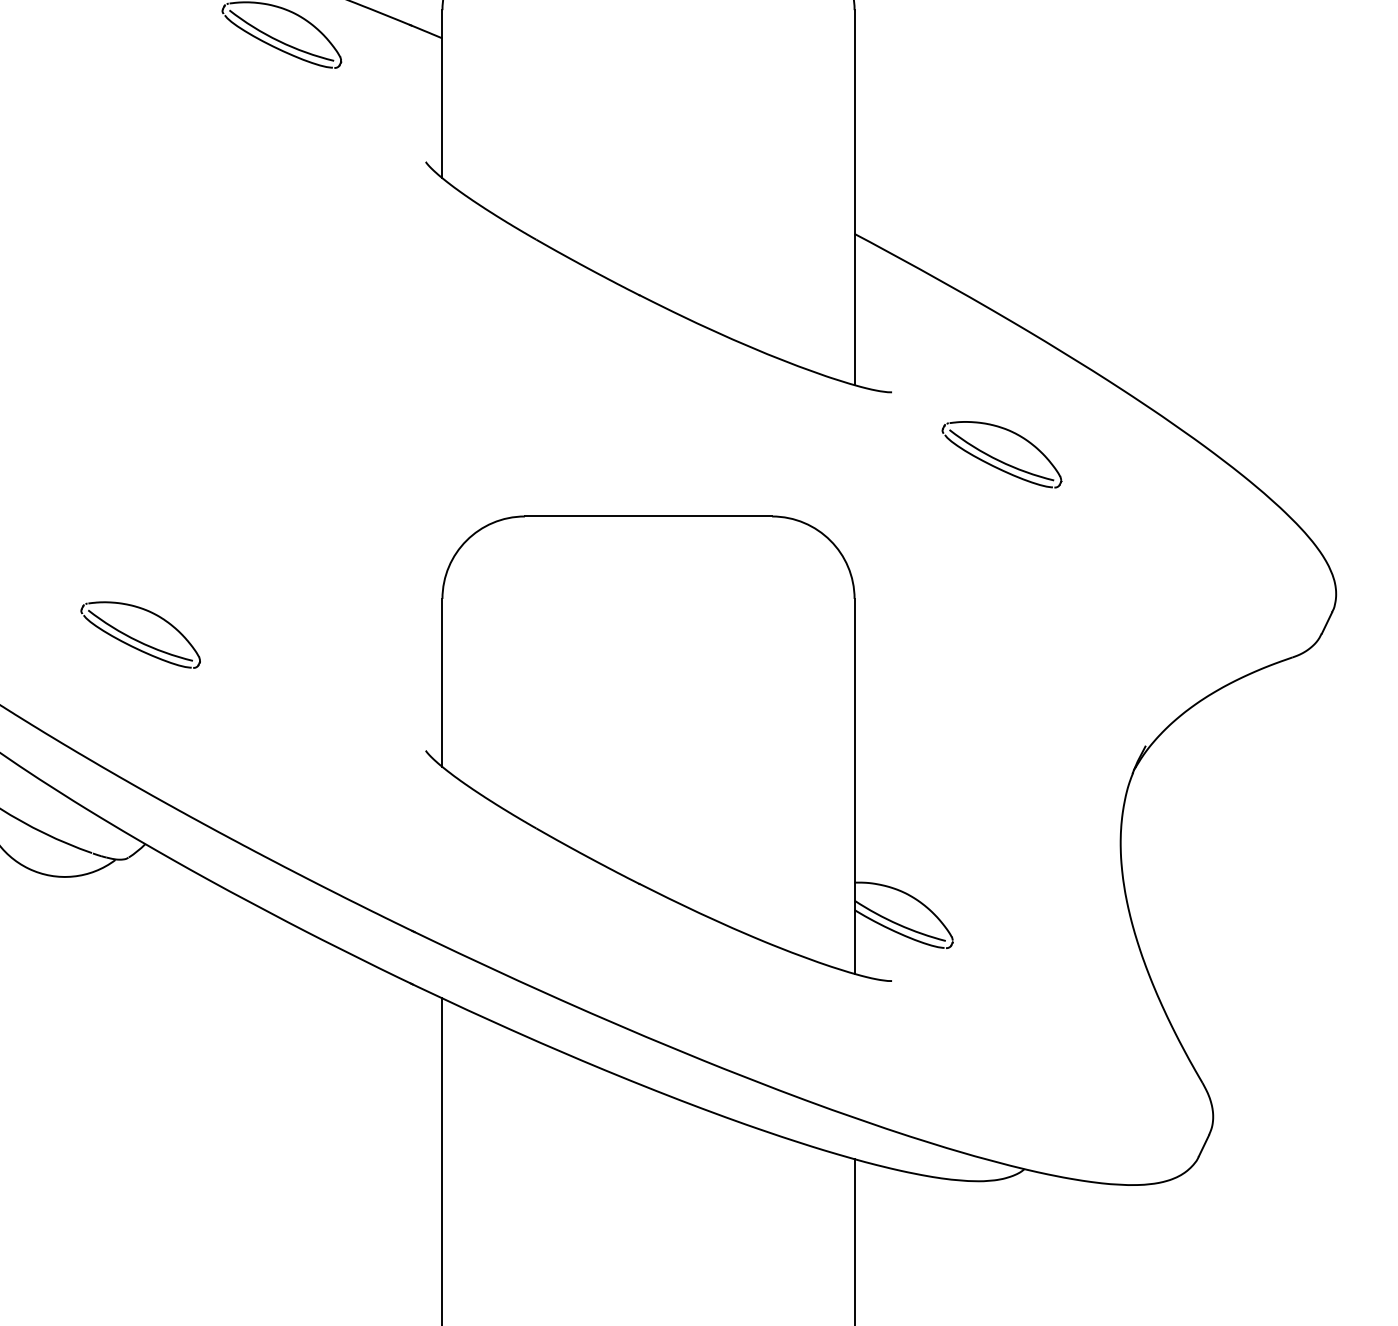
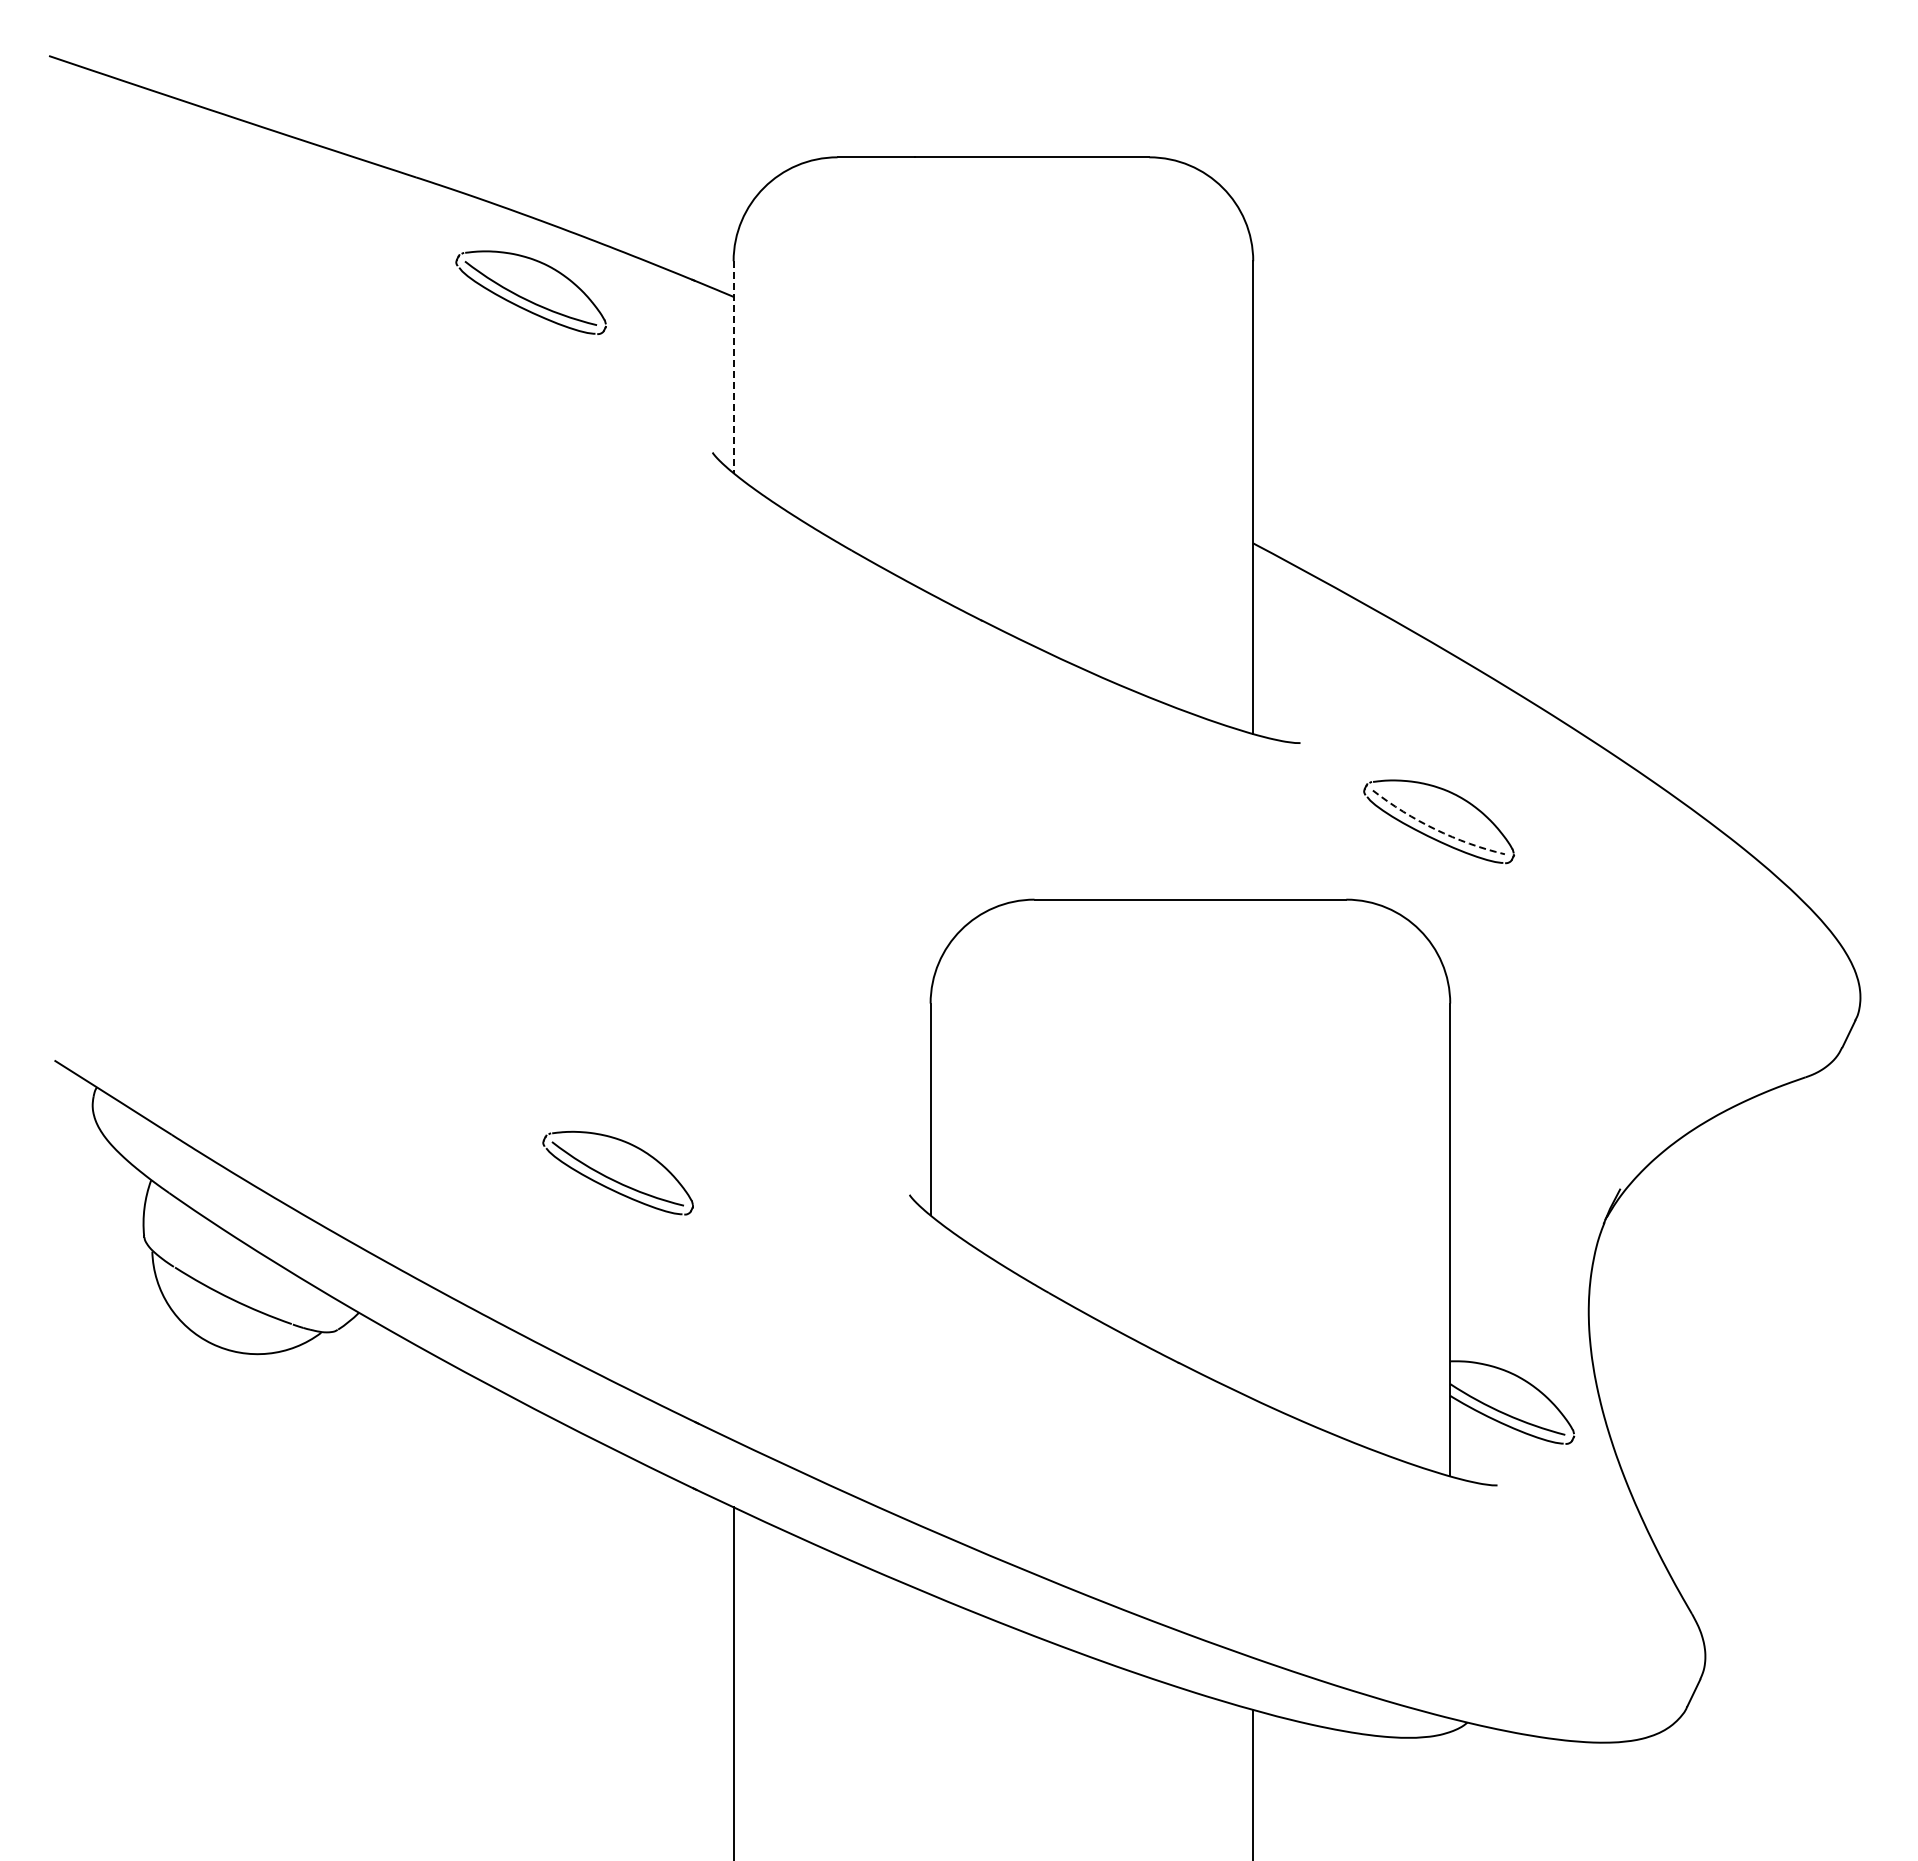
line: (442, 94) -> (733, 367), solid -> dashed
arc: (999, 460) -> (1435, 829), solid -> dashed
part: (137, 640) -> (614, 1179), moved
part: (689, 748) -> (1242, 1192), moved

